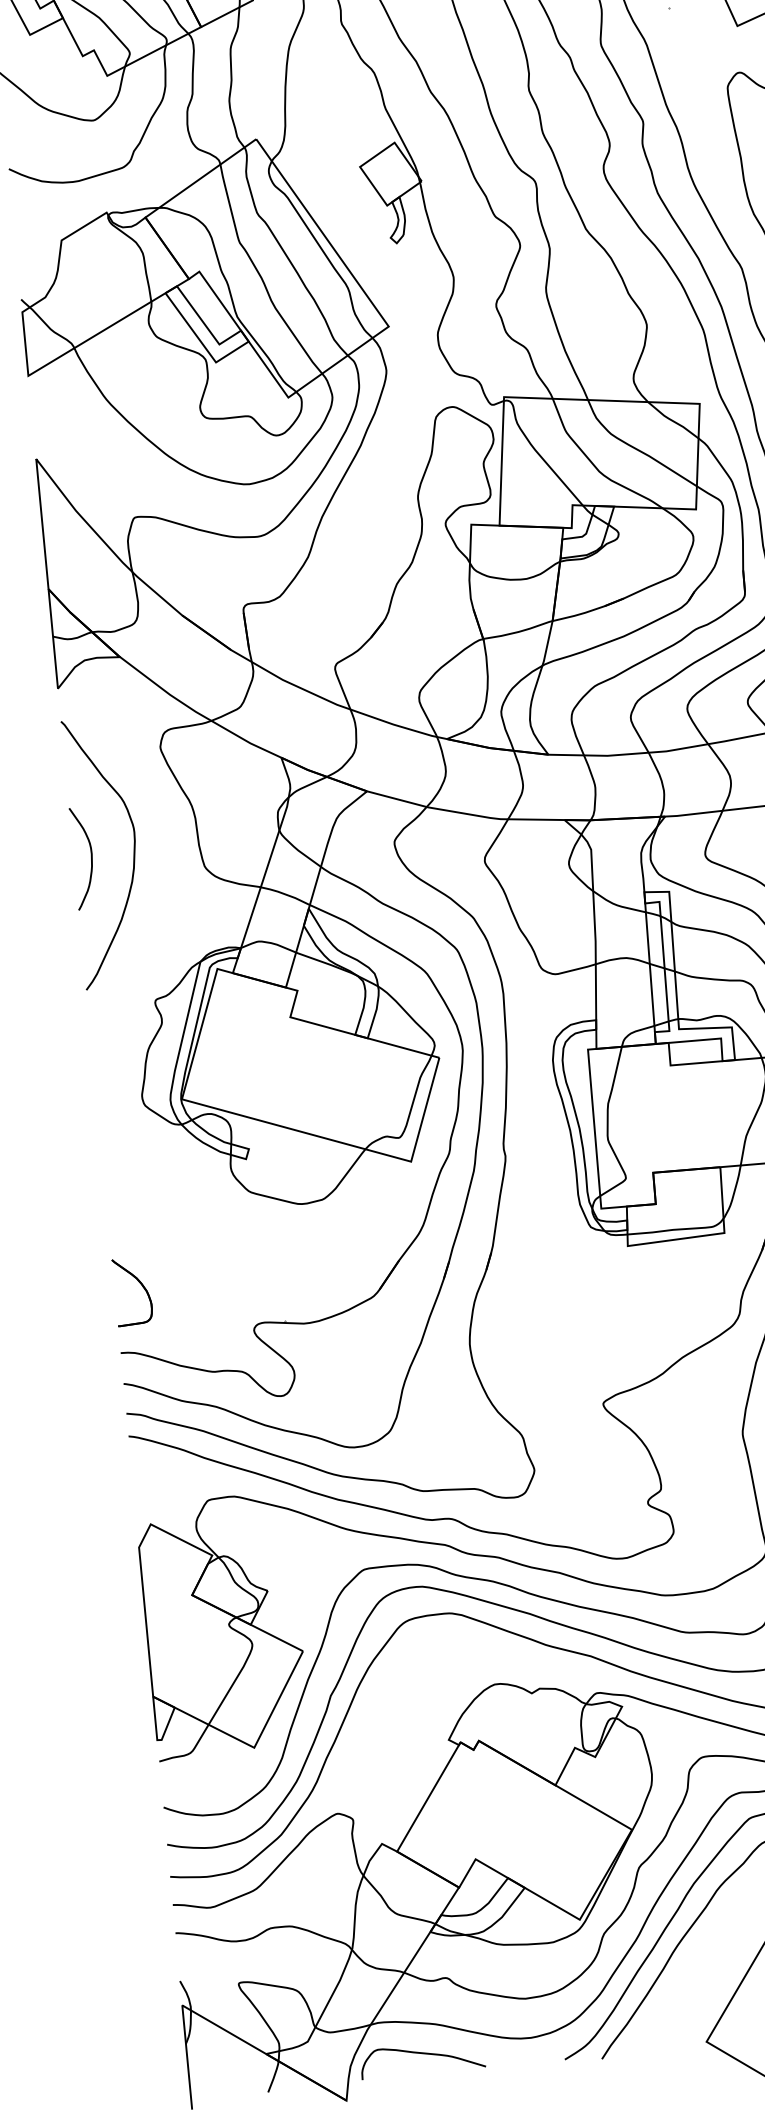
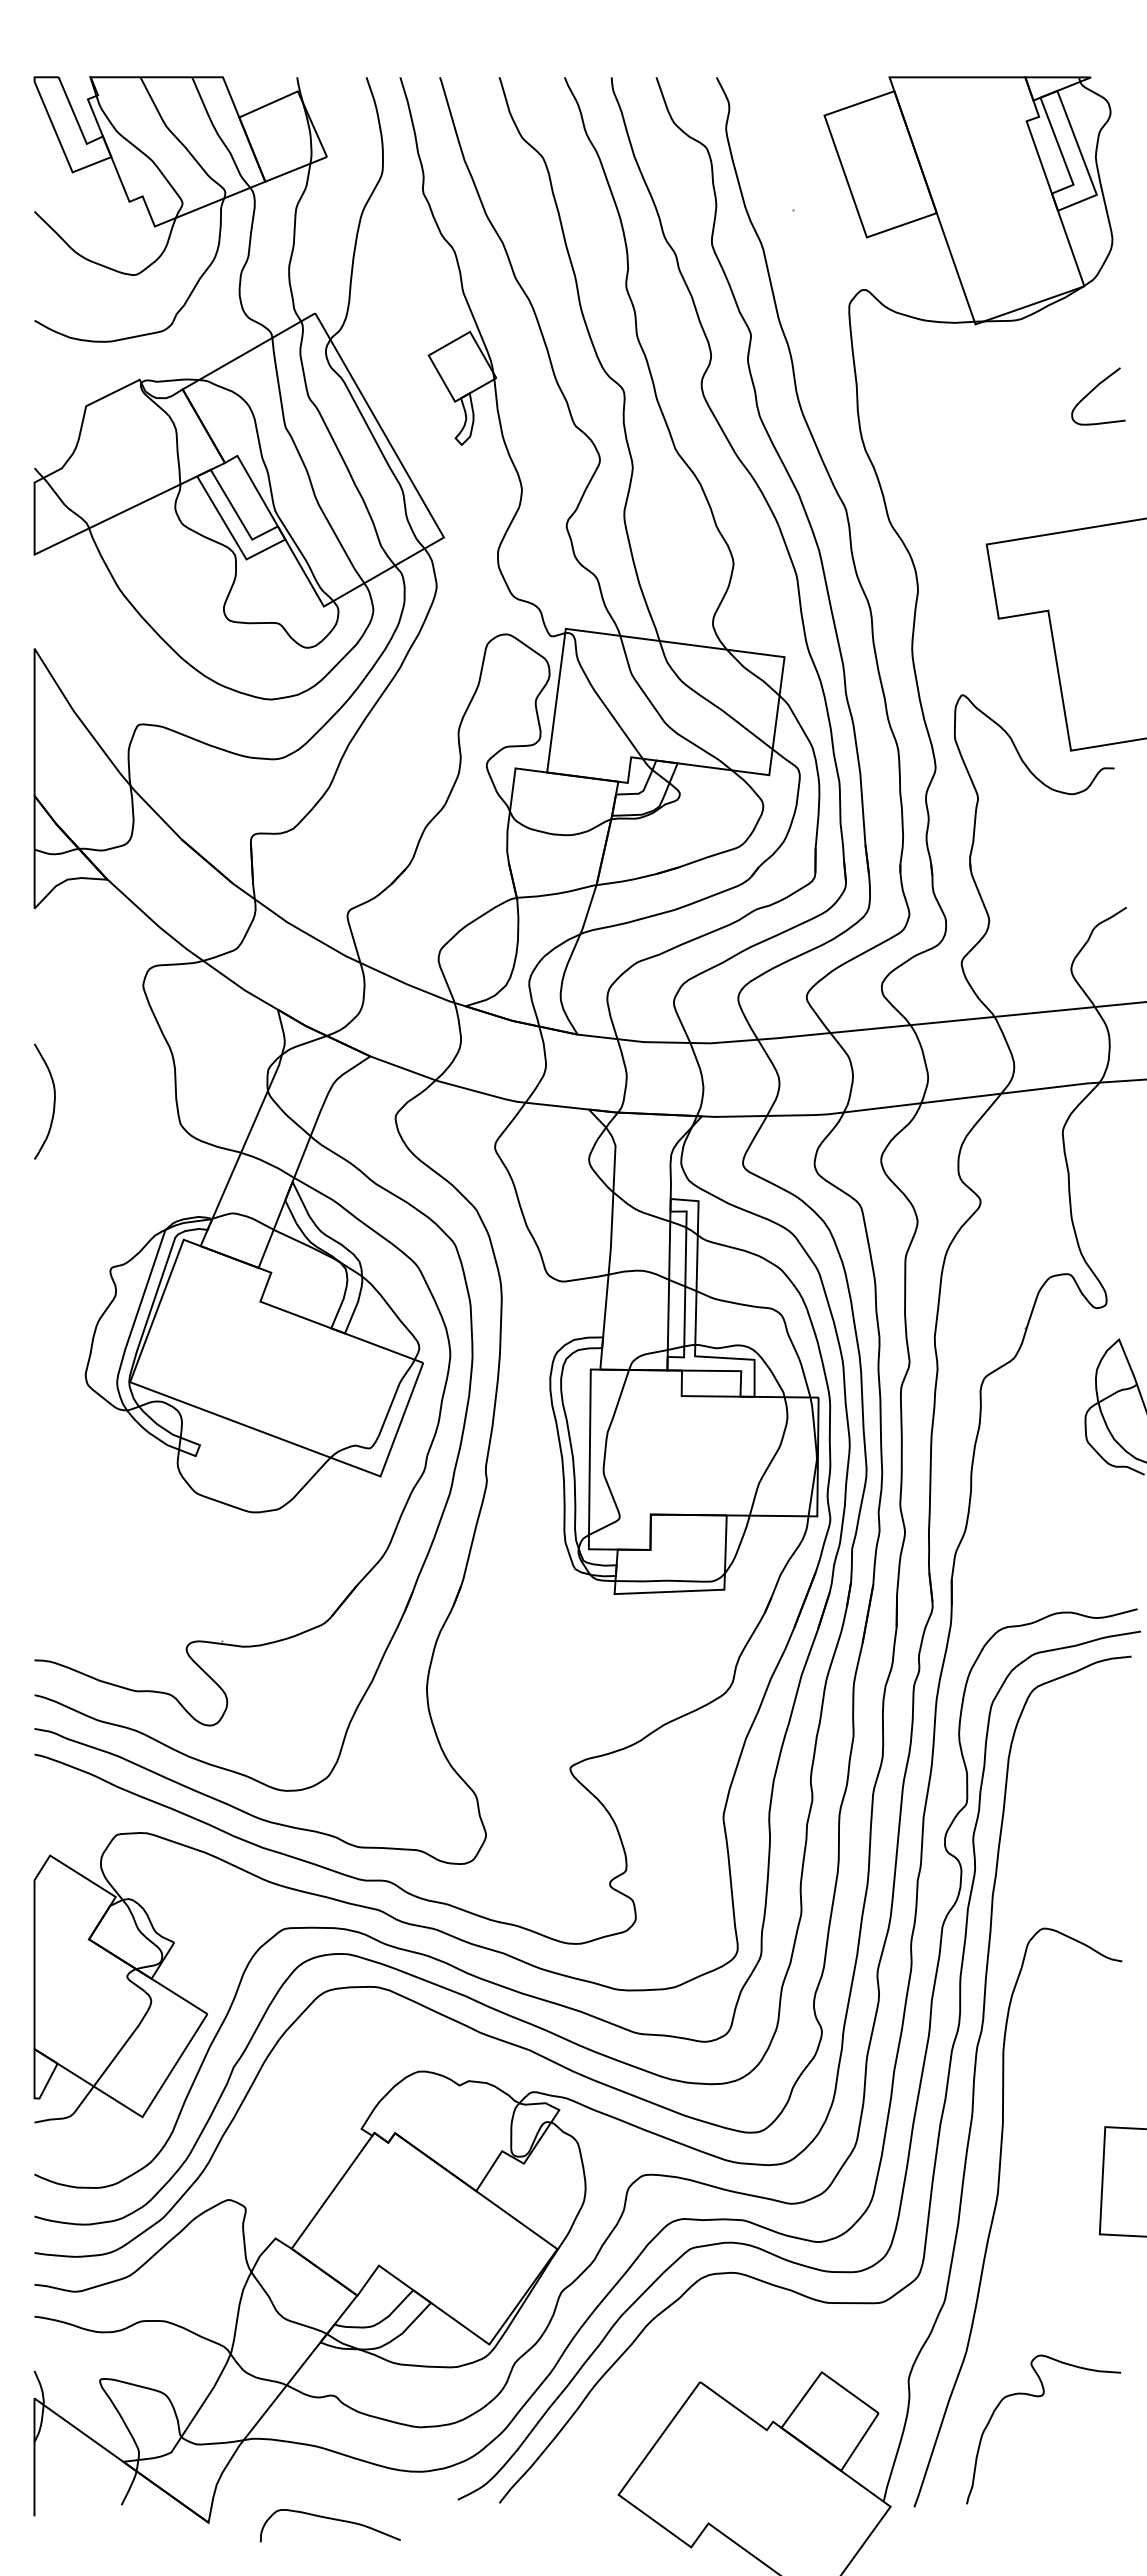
curve: (133, 854) -> (101, 1102), removed
part: (139, 1283) -> (63, 1584), removed
curve: (421, 2054) -> (329, 2519), moved

